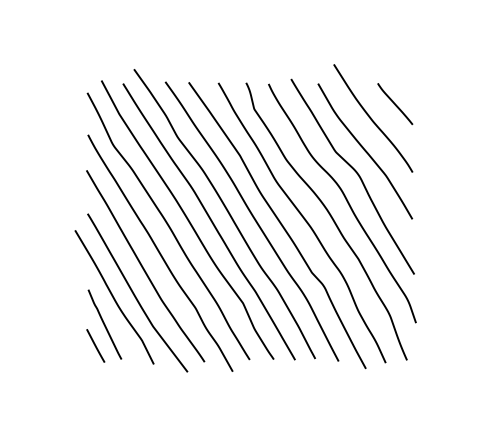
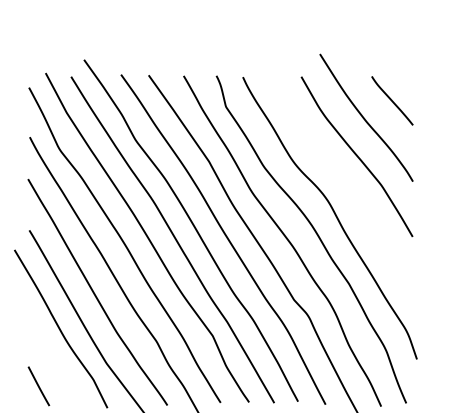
curve: (355, 172) -> (345, 181), removed
line: (104, 324) -> (49, 361), removed

